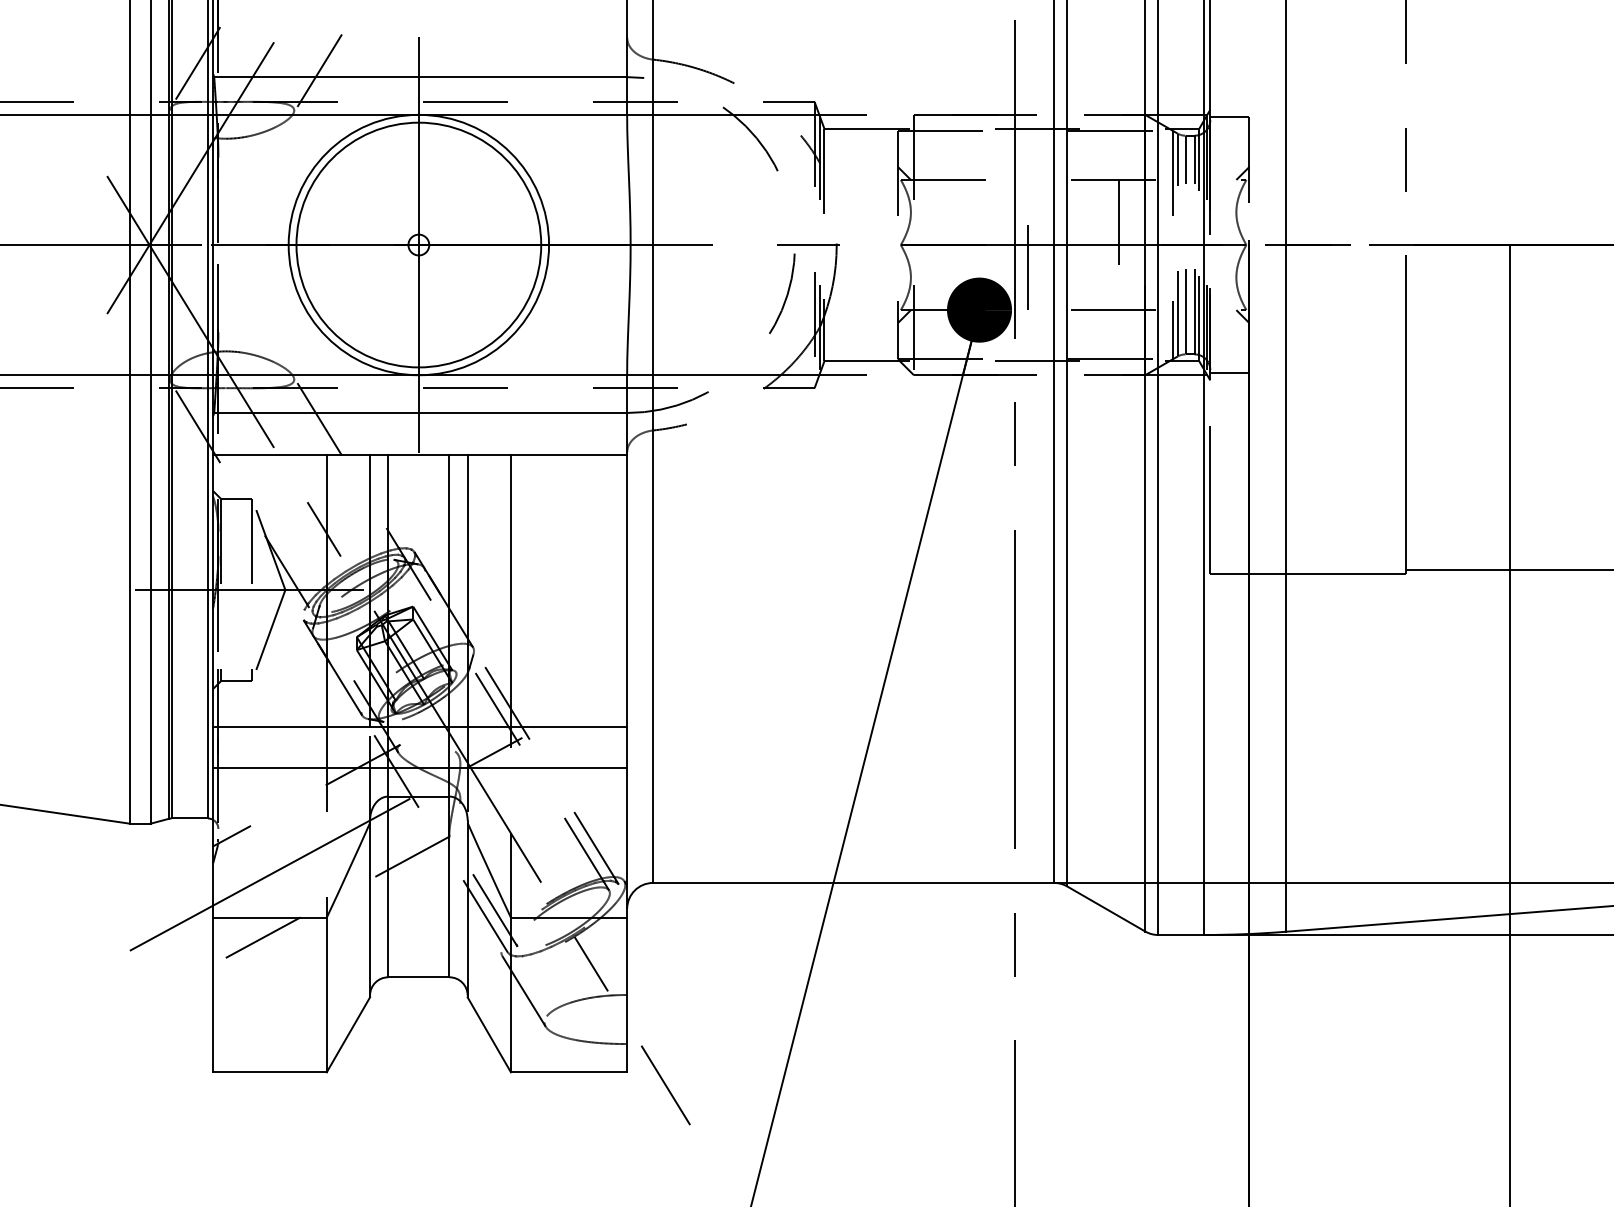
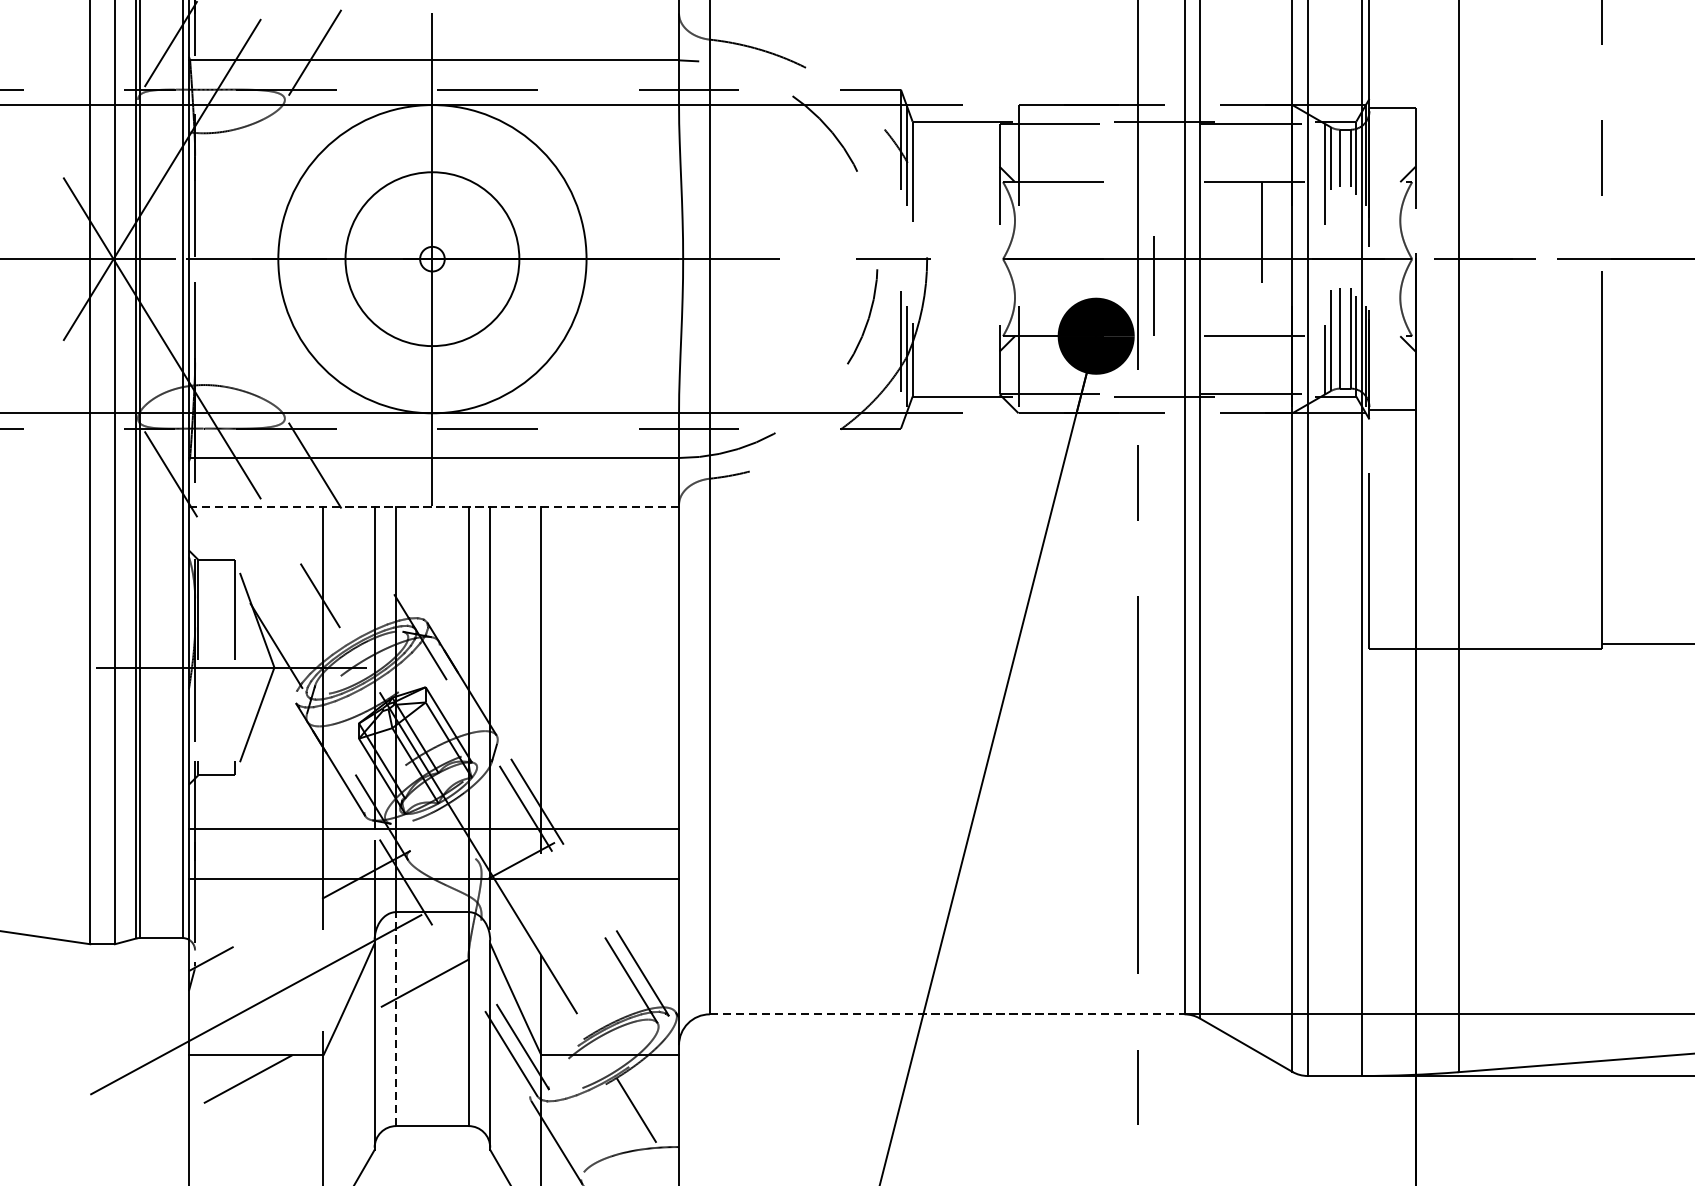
circle: (418, 244) -> (432, 258), size x0.6
line: (420, 454) -> (434, 507), solid -> dashed
line: (854, 882) -> (948, 1013), solid -> dashed
line: (388, 886) -> (396, 1018), solid -> dashed

